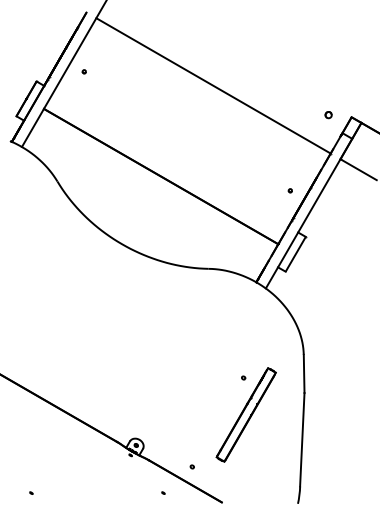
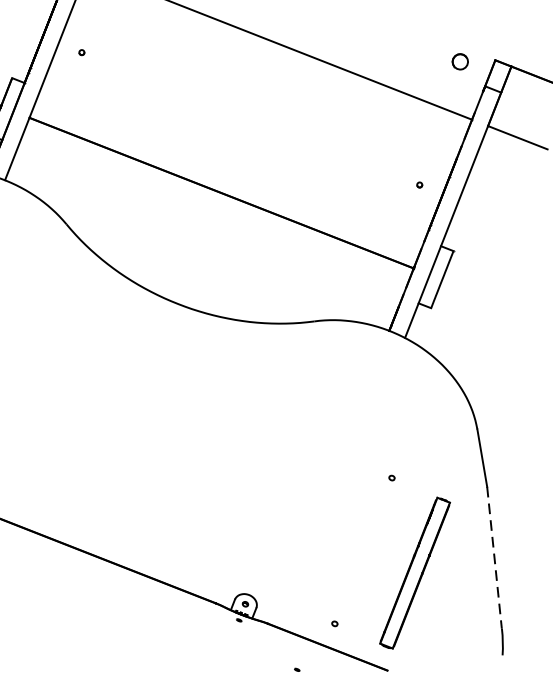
part: (328, 115) -> (460, 62), size x1.6
part: (245, 414) -> (413, 572), moved
line: (302, 439) -> (494, 557), solid -> dashed

